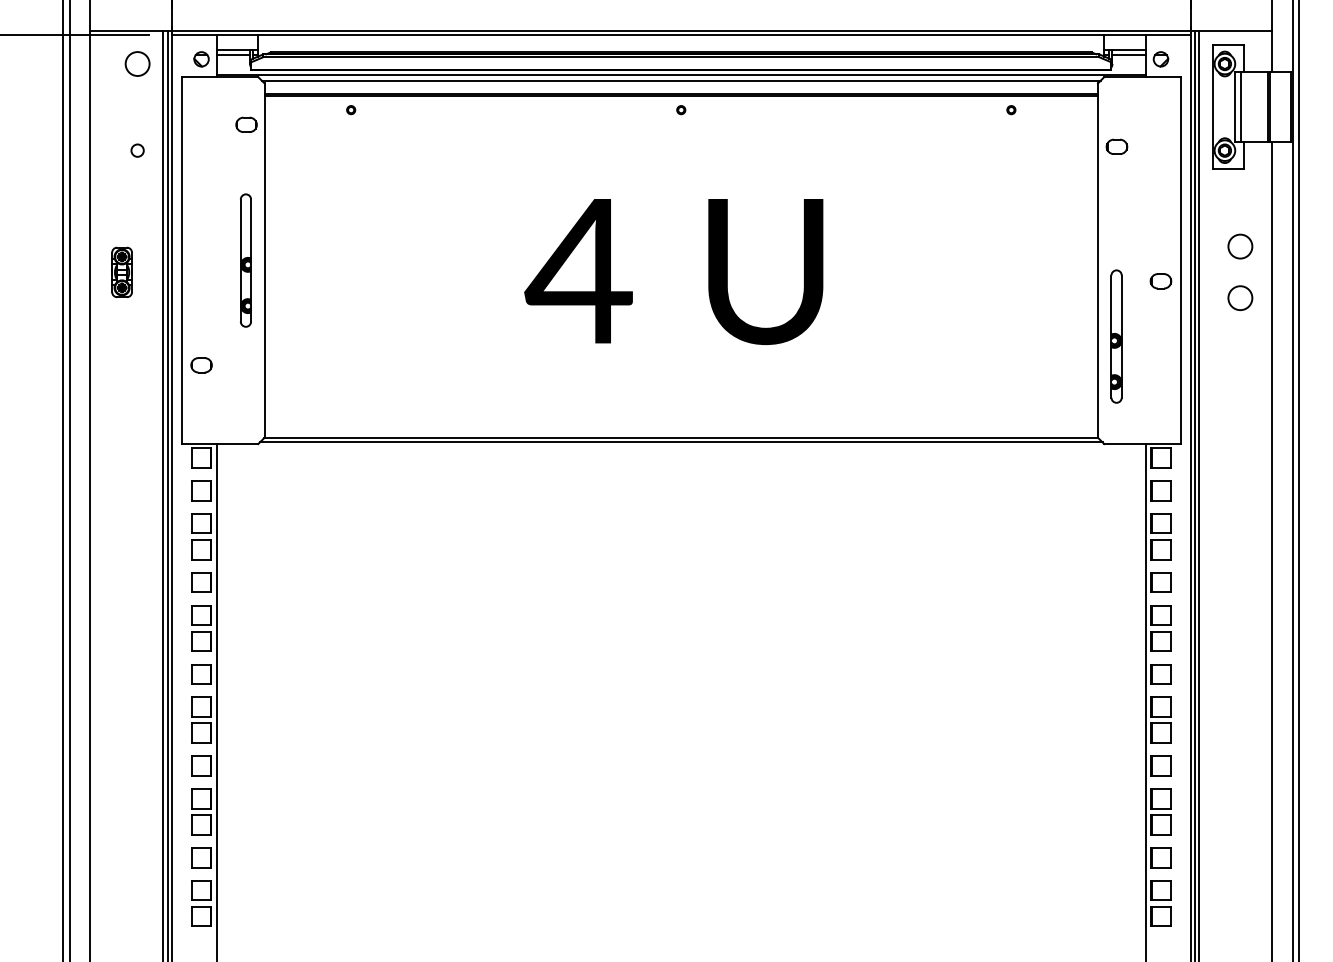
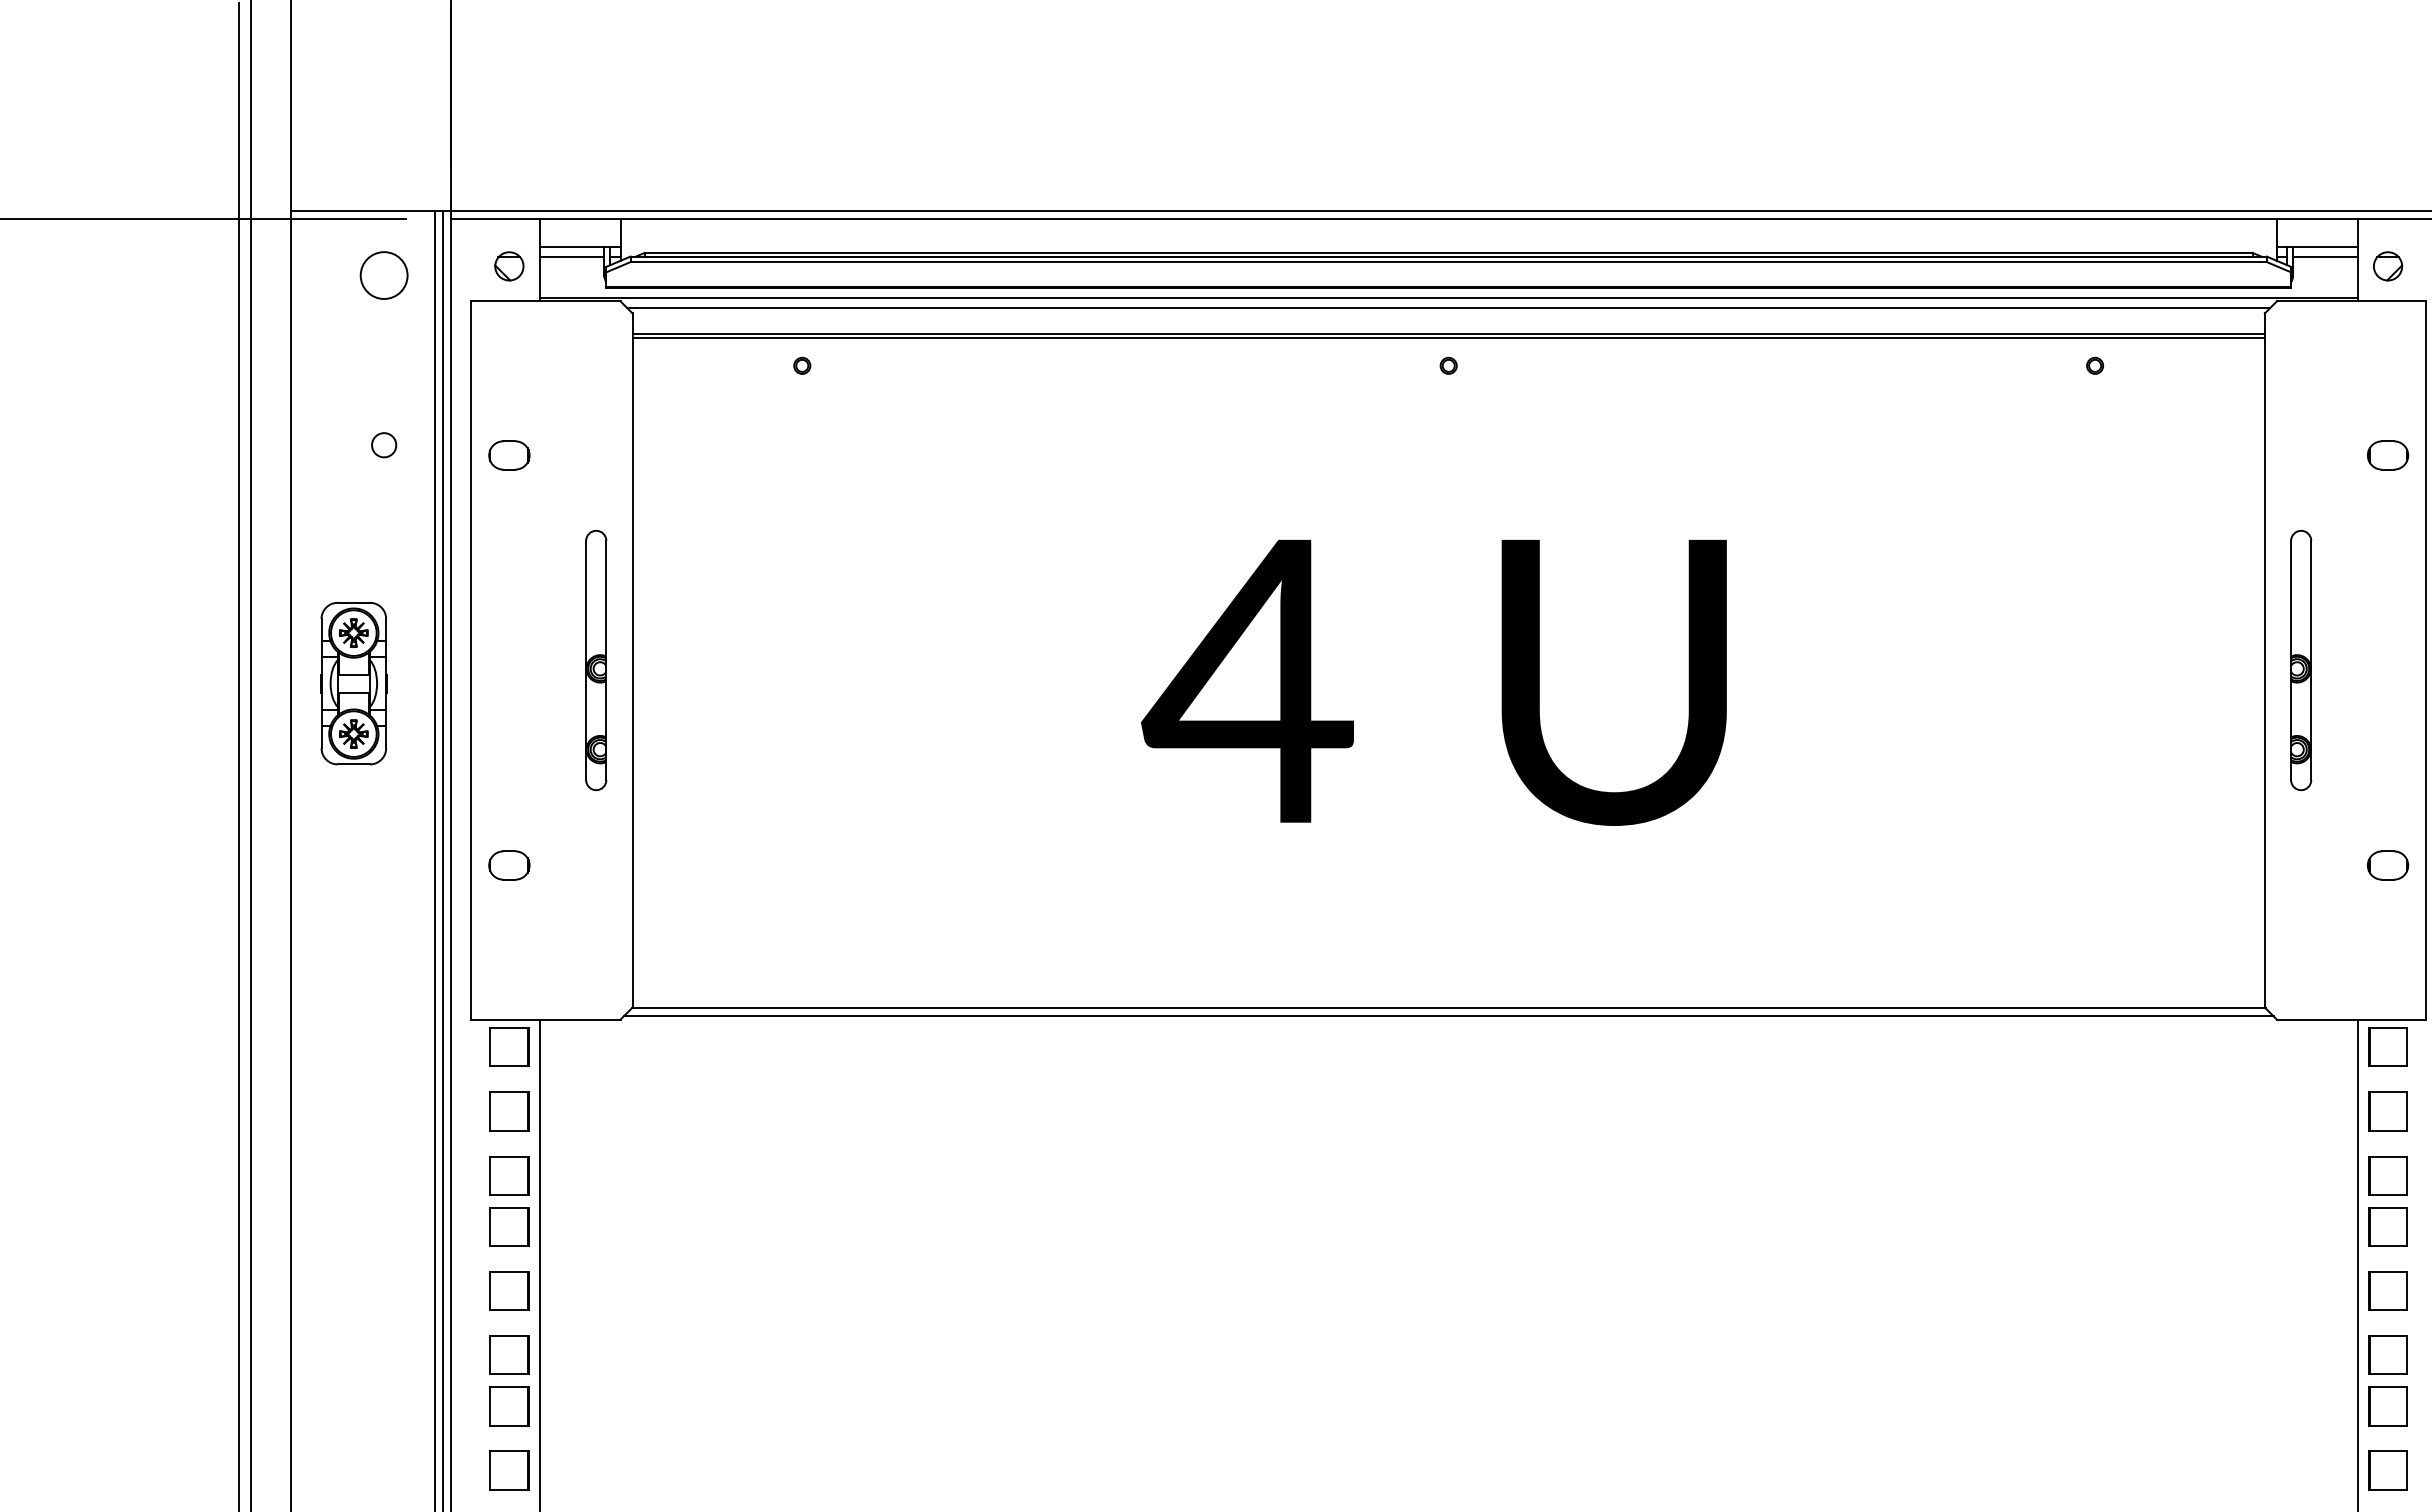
part: (246, 124) -> (509, 454), moved
part: (1116, 146) -> (2387, 454), moved
part: (121, 272) -> (352, 683), size x1.67
part: (1160, 281) -> (2387, 865), moved
part: (1116, 336) -> (2300, 660), moved

